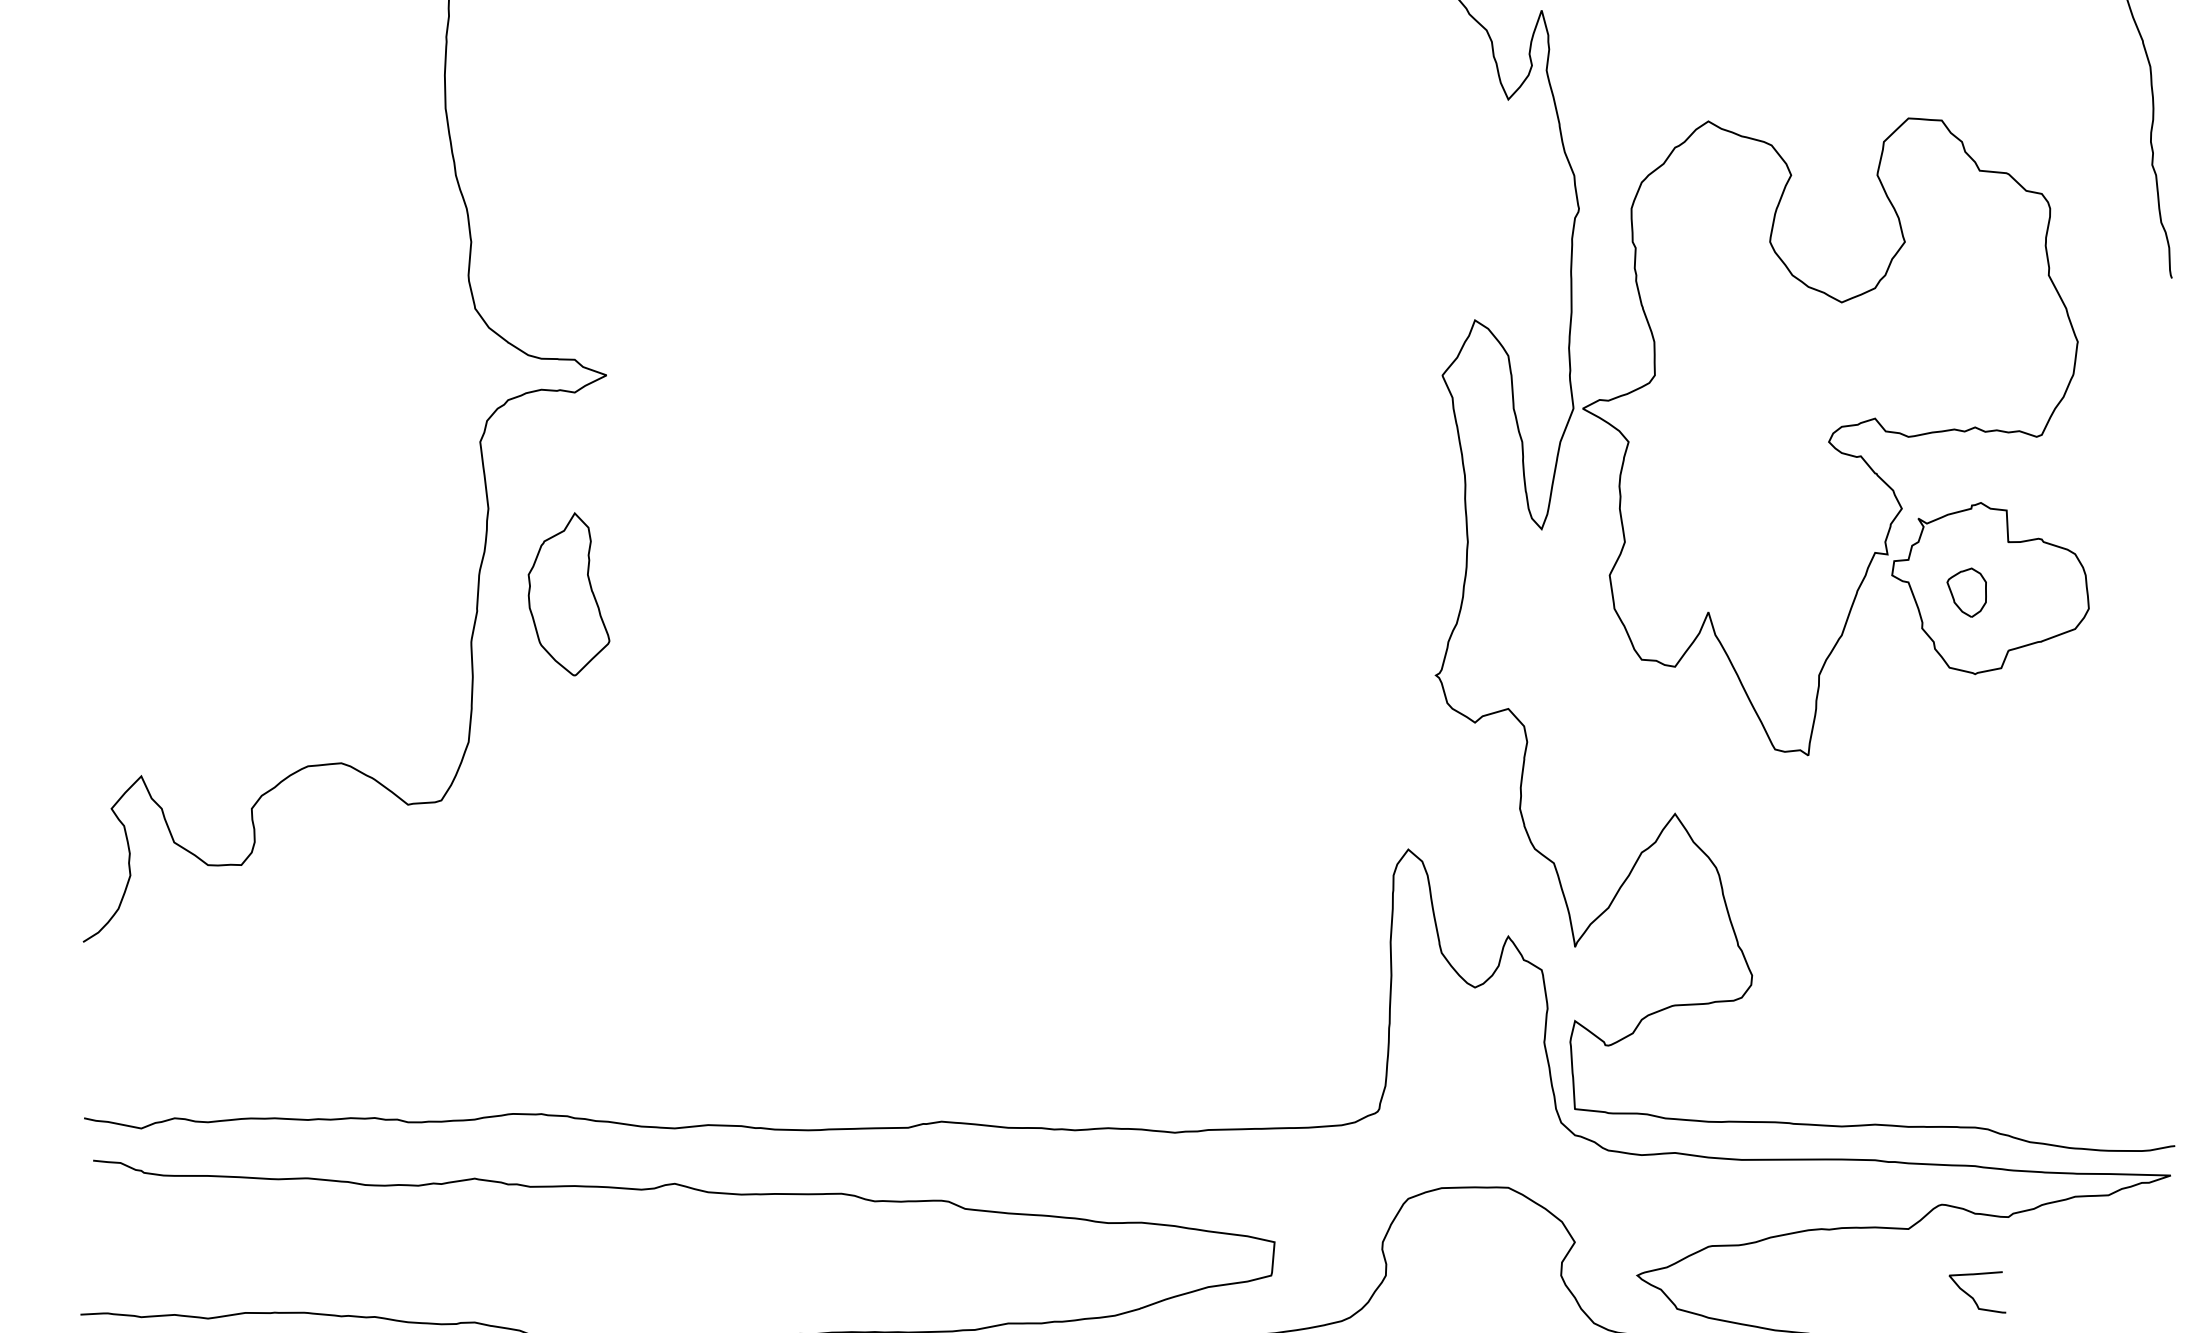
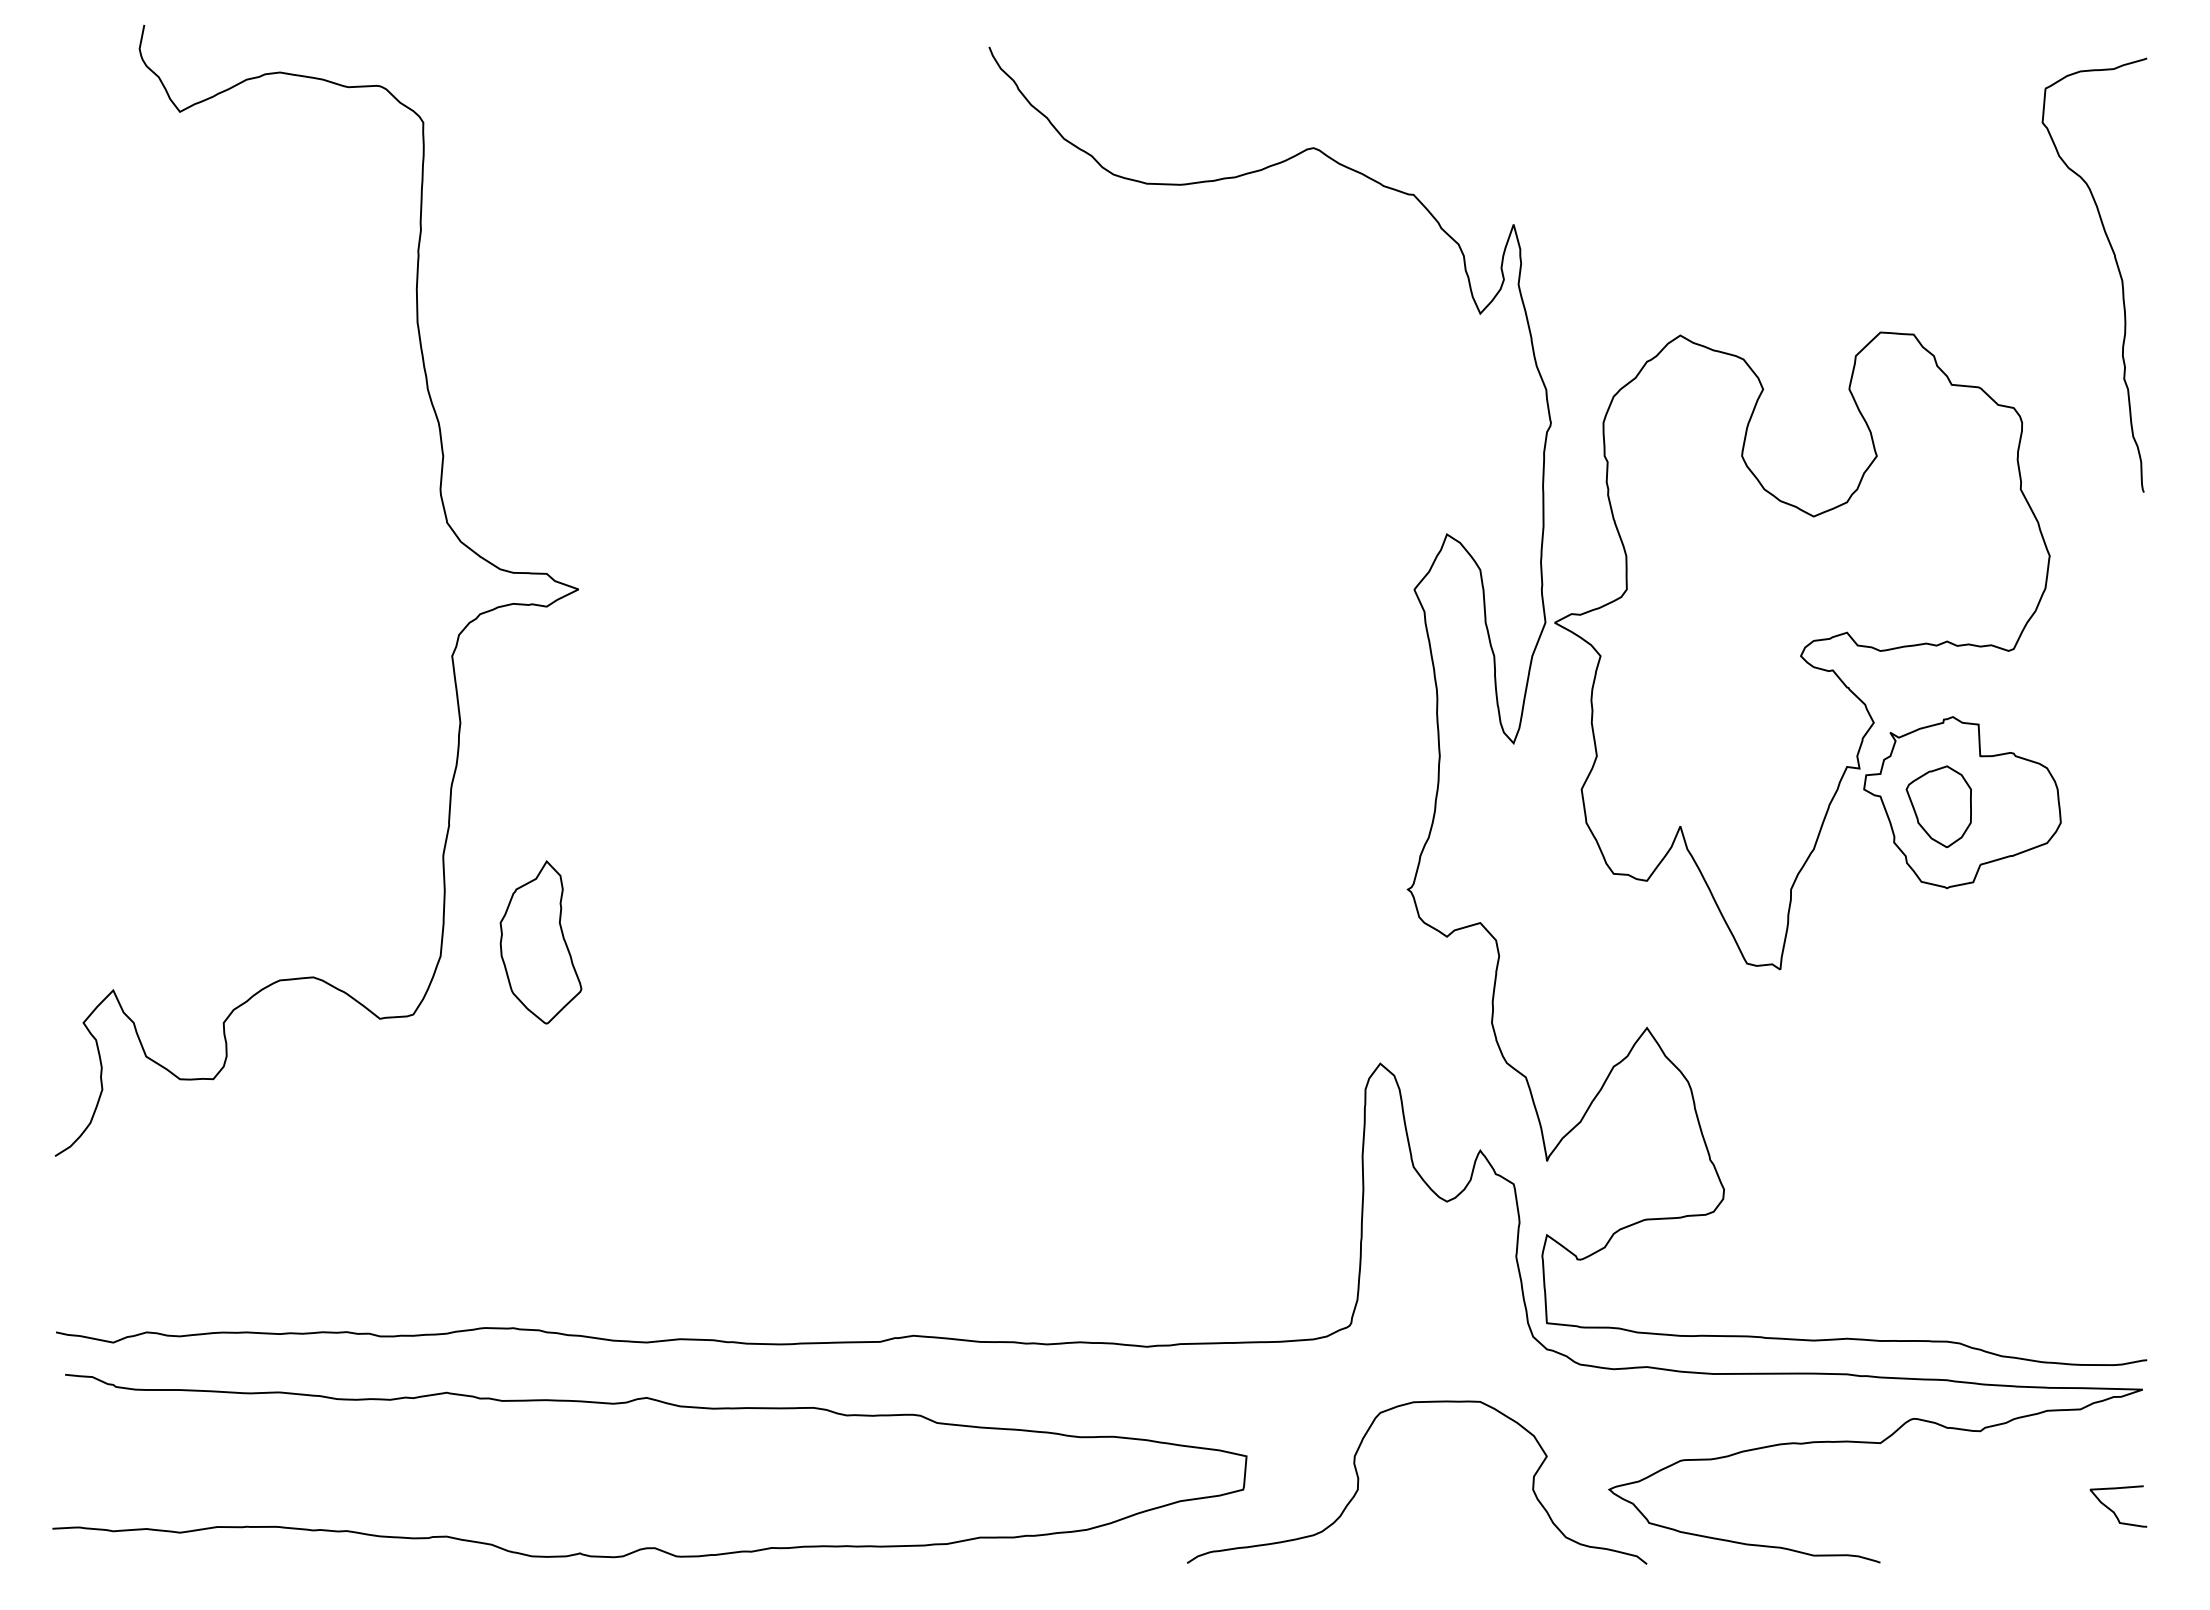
part: (1966, 592) -> (1938, 806), size x1.67
part: (568, 594) -> (540, 942), moved
curve: (1972, 1296) -> (2113, 1510), moved

